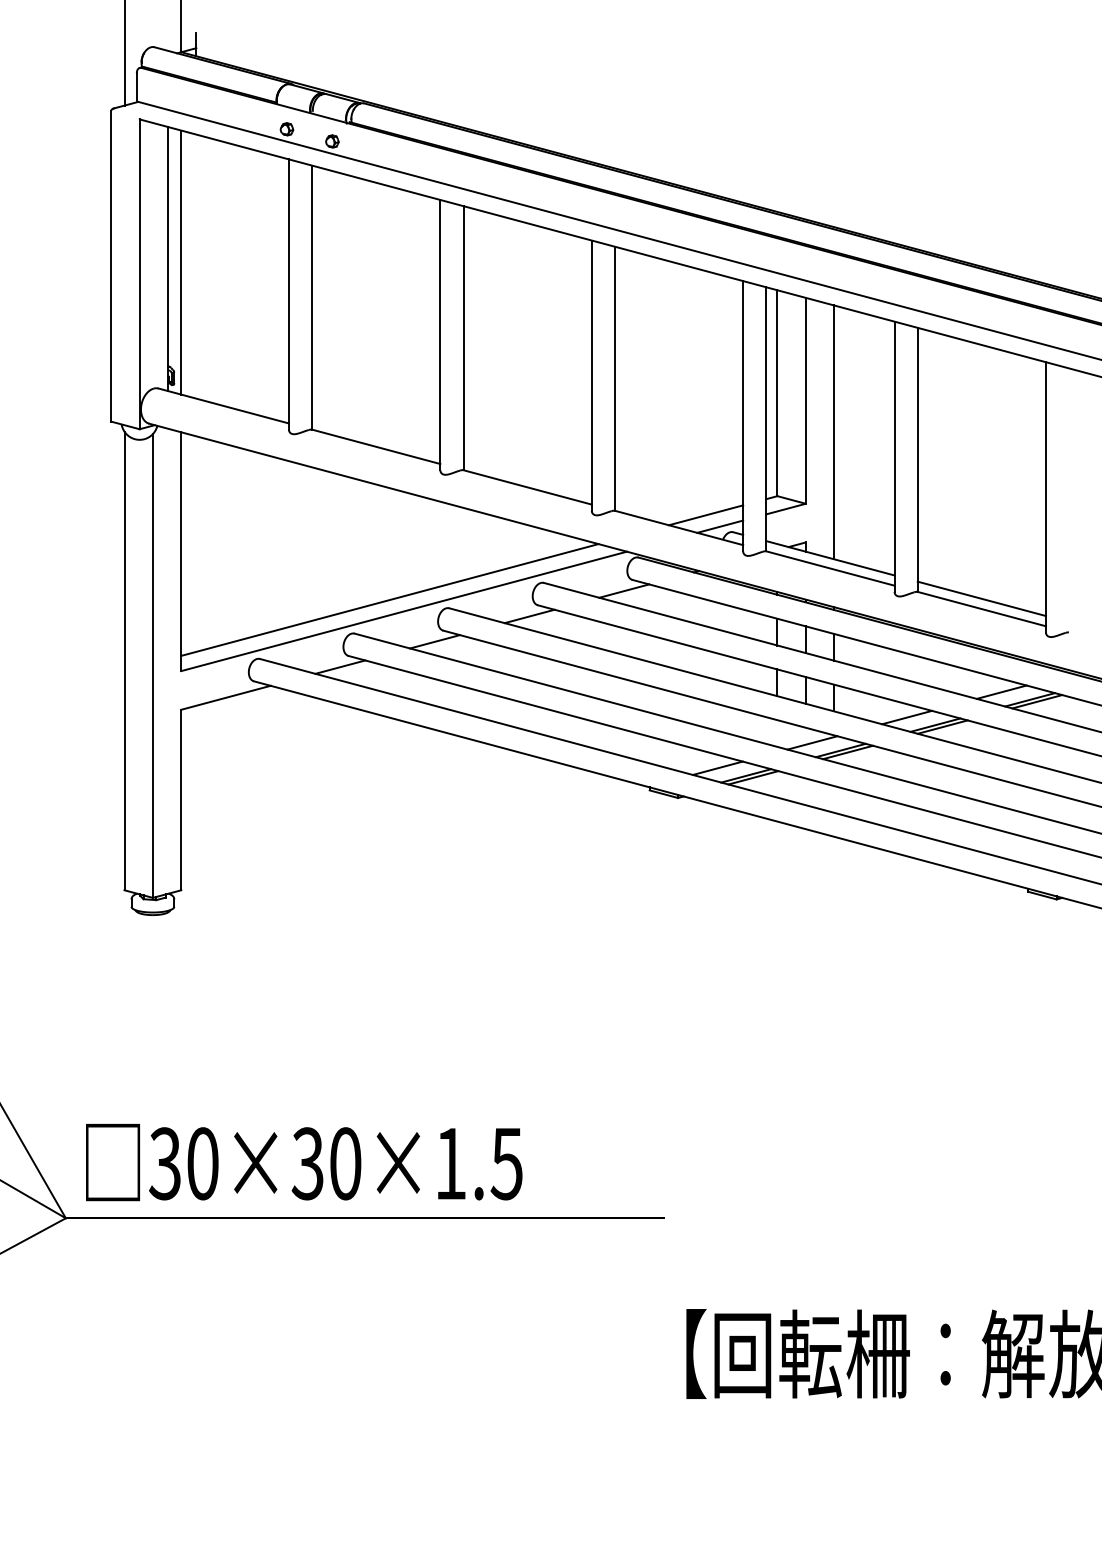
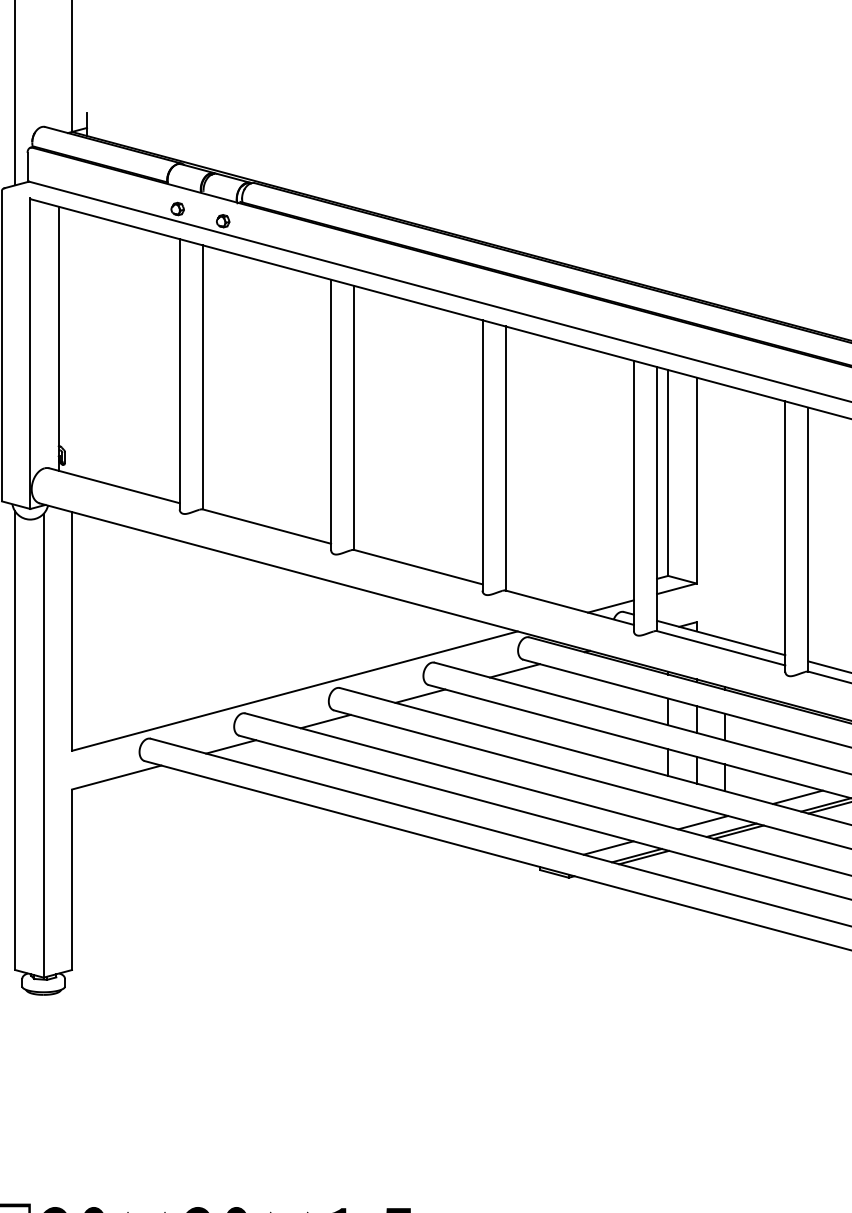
line: (181, 262) -> (72, 342), removed
line: (834, 432) -> (725, 512), removed
line: (705, 515) -> (596, 595), removed
line: (389, 599) -> (280, 679), removed

